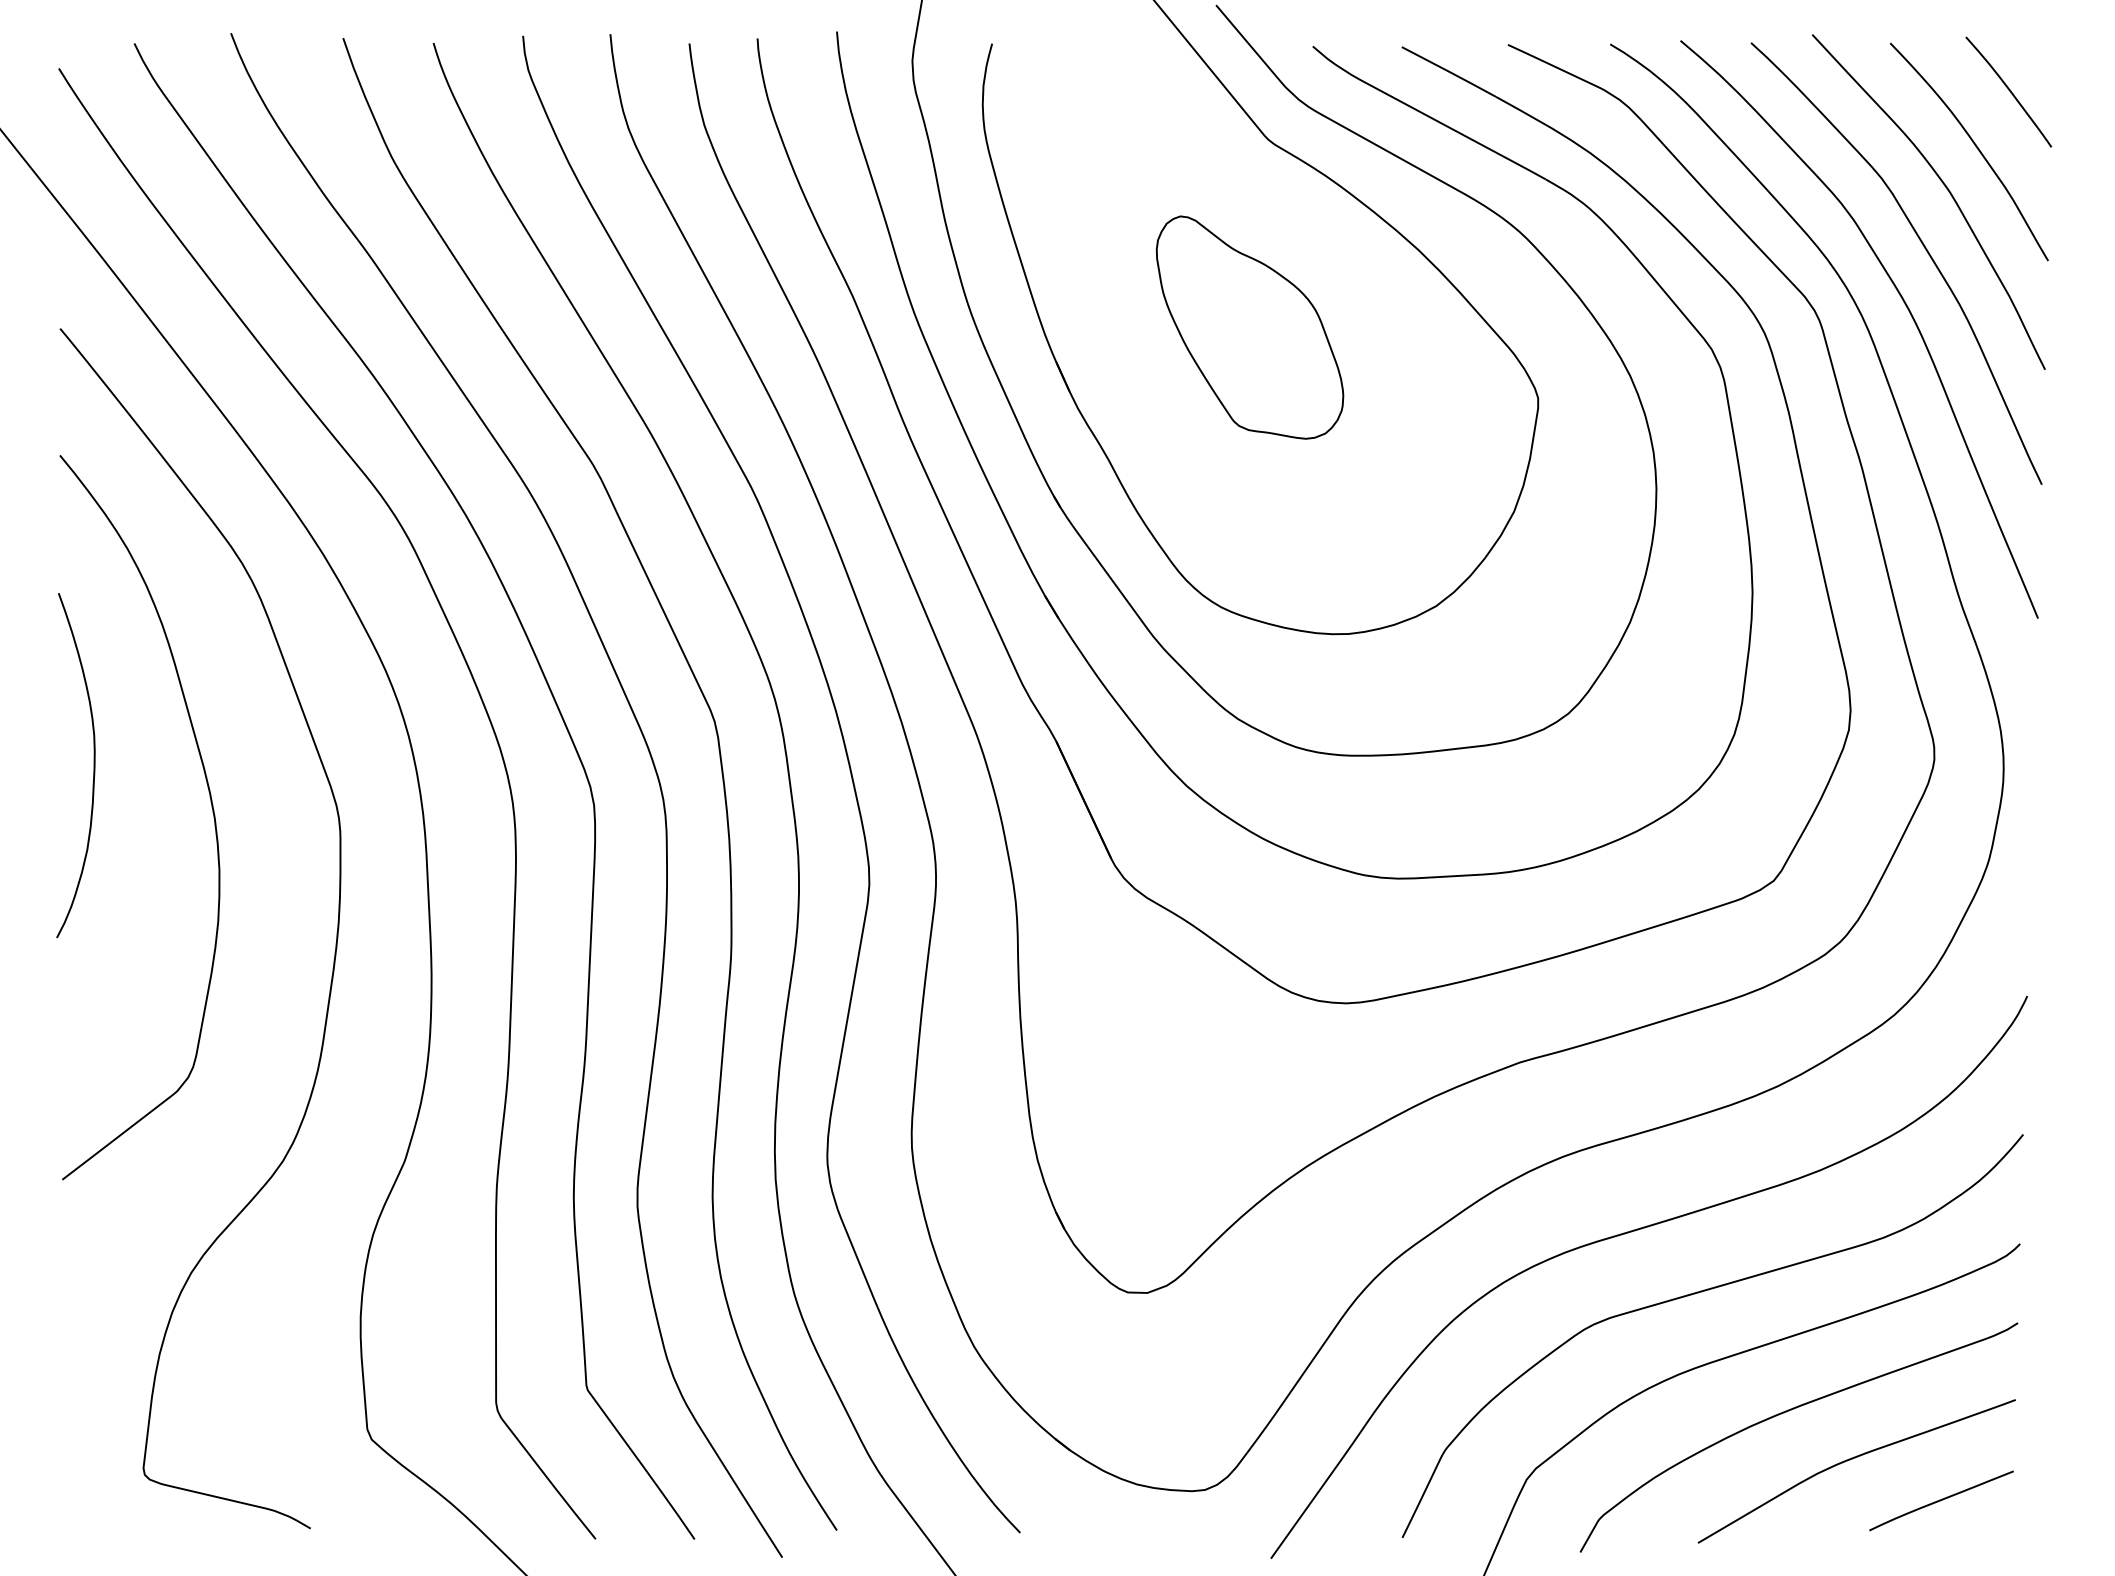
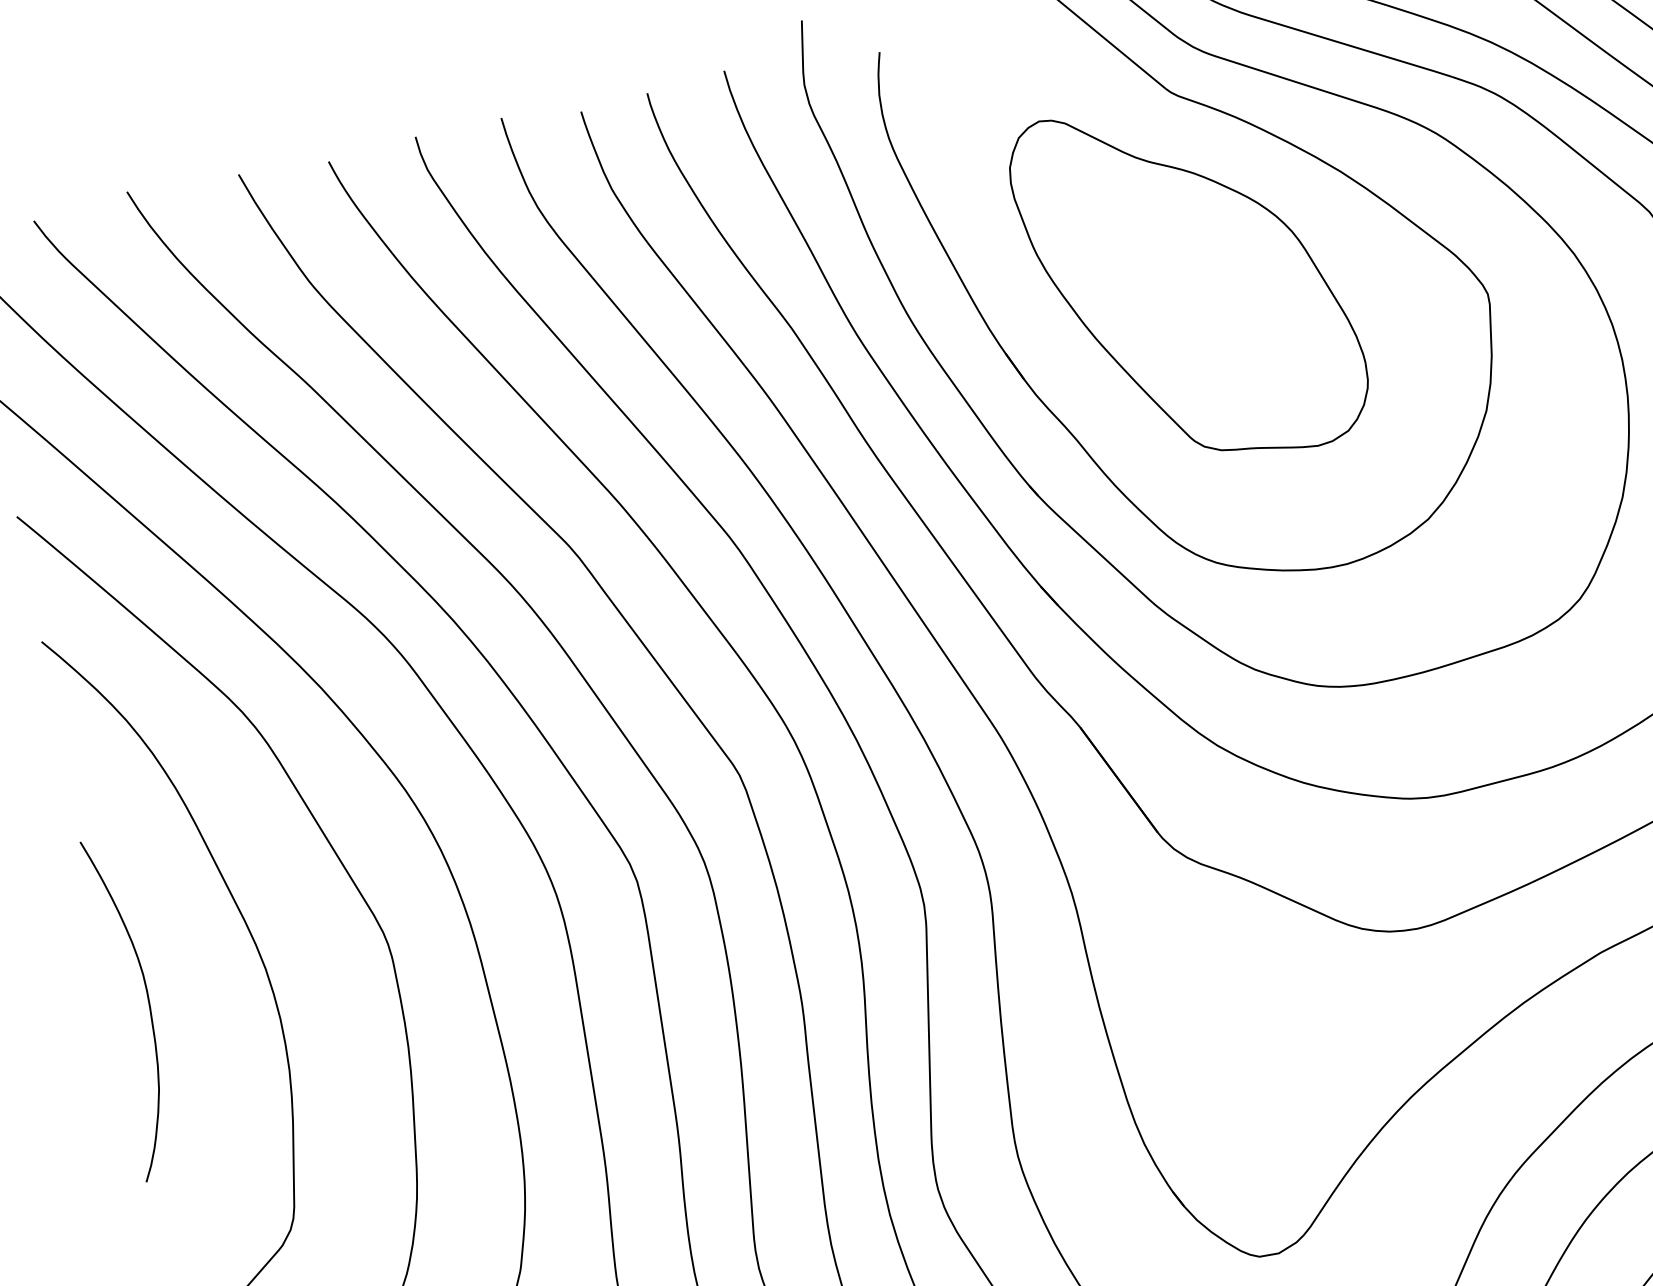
part: (1249, 327) -> (1189, 281), size x1.67
curve: (93, 765) -> (148, 1005), moved

